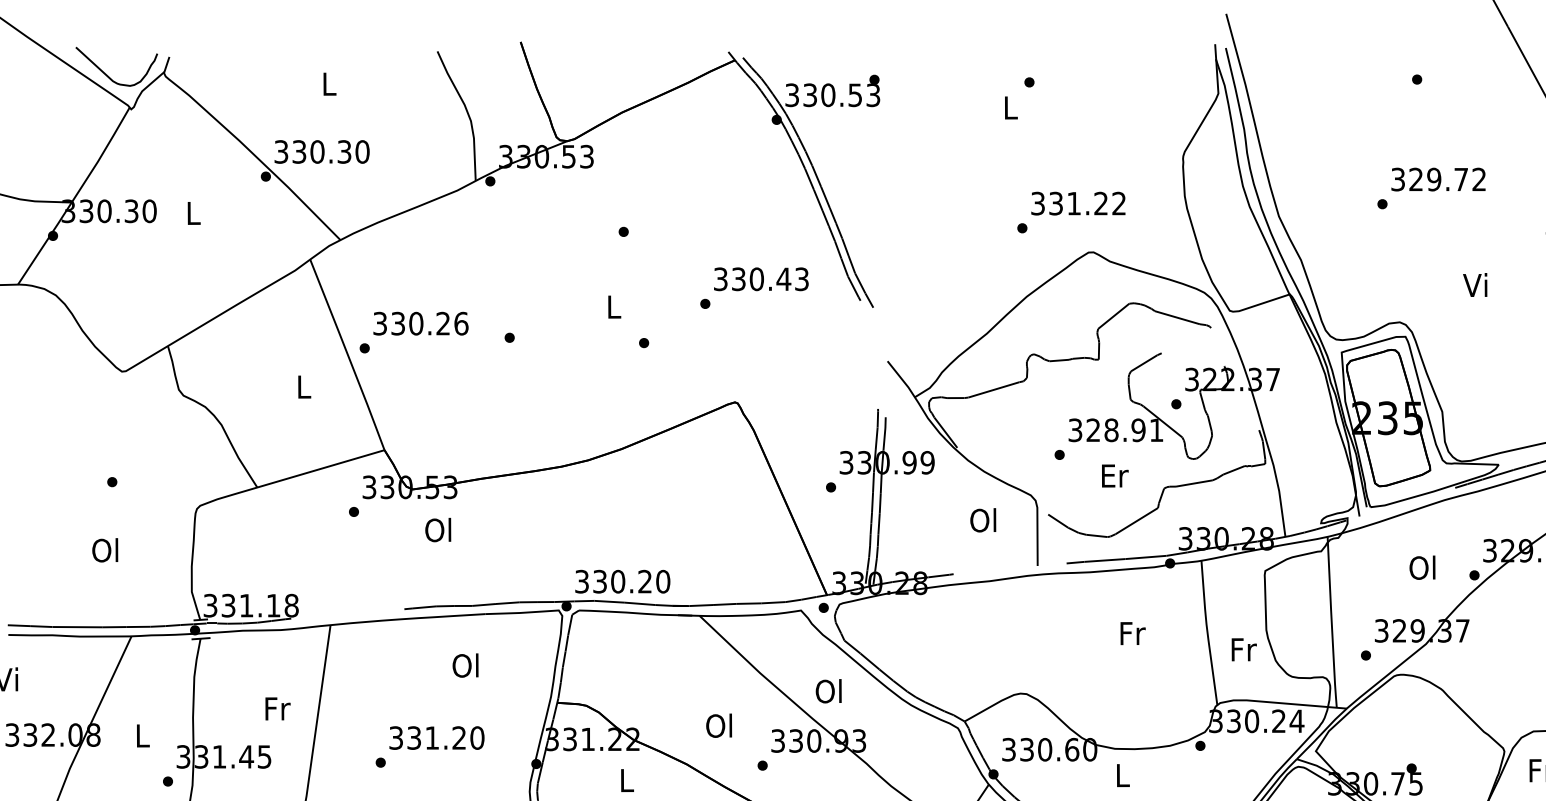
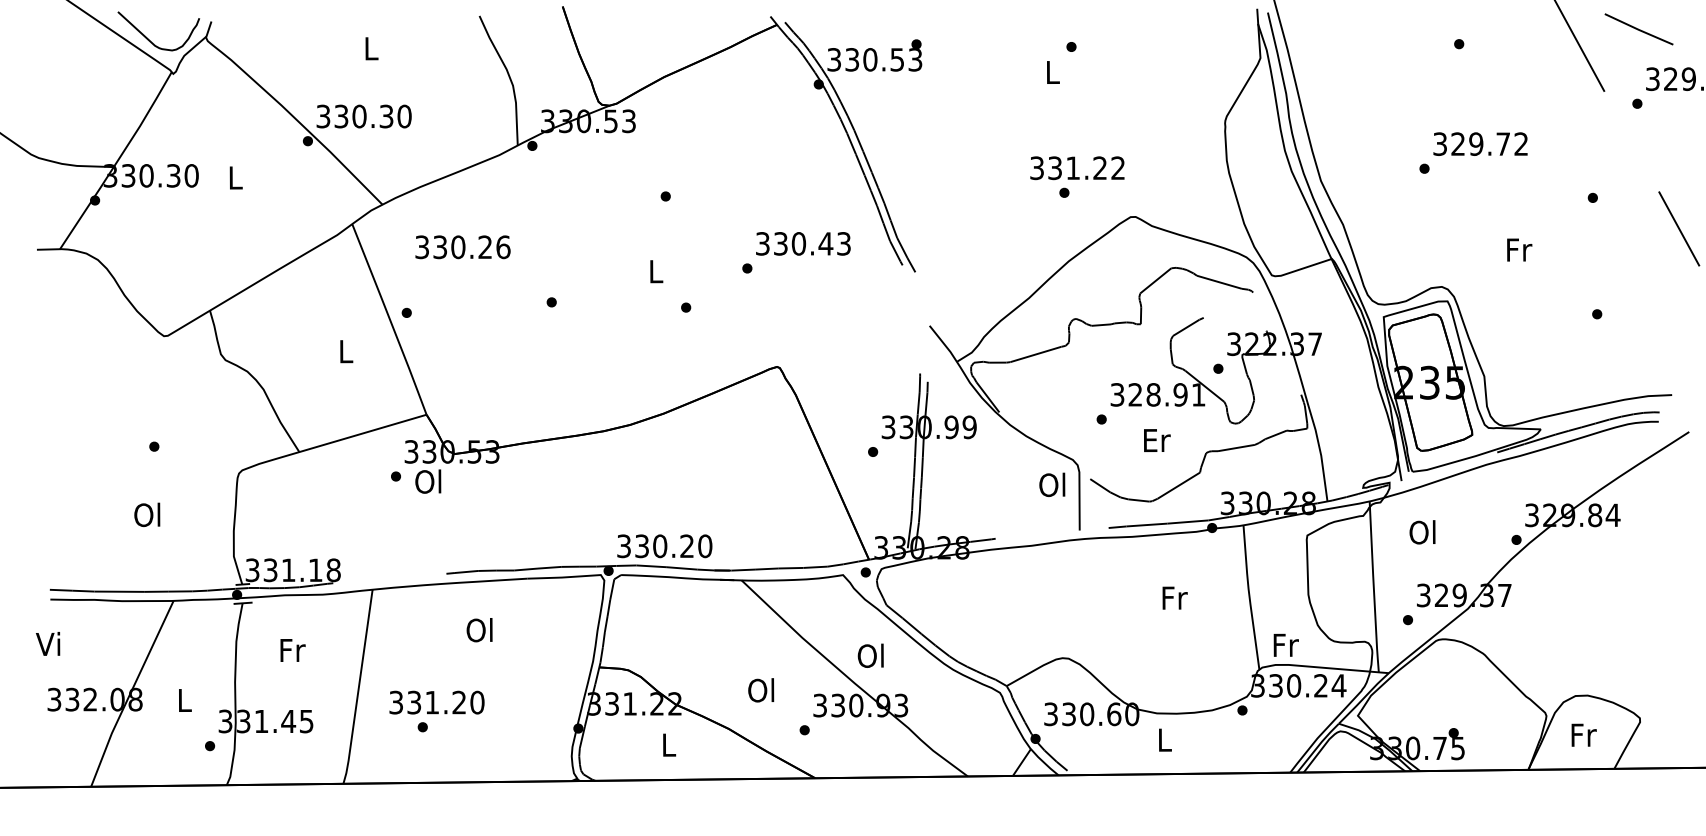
text: (1078, 203) -> (1077, 168), moved
text: (1476, 284) -> (1518, 249), Vi -> Fr
text: (420, 323) -> (462, 247), moved
text: (983, 519) -> (1052, 484), moved
text: (438, 529) -> (428, 481), moved
text: (1422, 567) -> (1422, 532), moved
text: (1243, 648) -> (1285, 644), moved
text: (465, 665) -> (479, 630), moved
text: (277, 708) -> (292, 650), moved
text: (436, 737) -> (436, 702), moved

